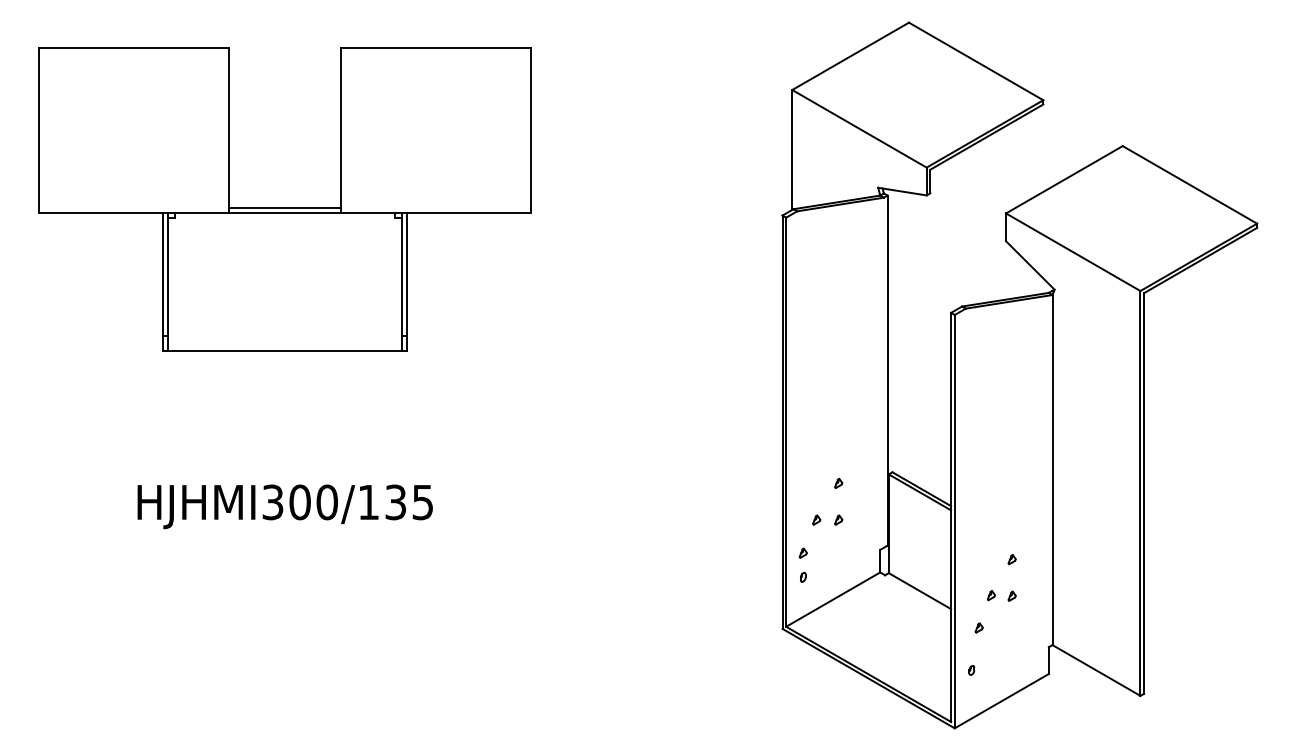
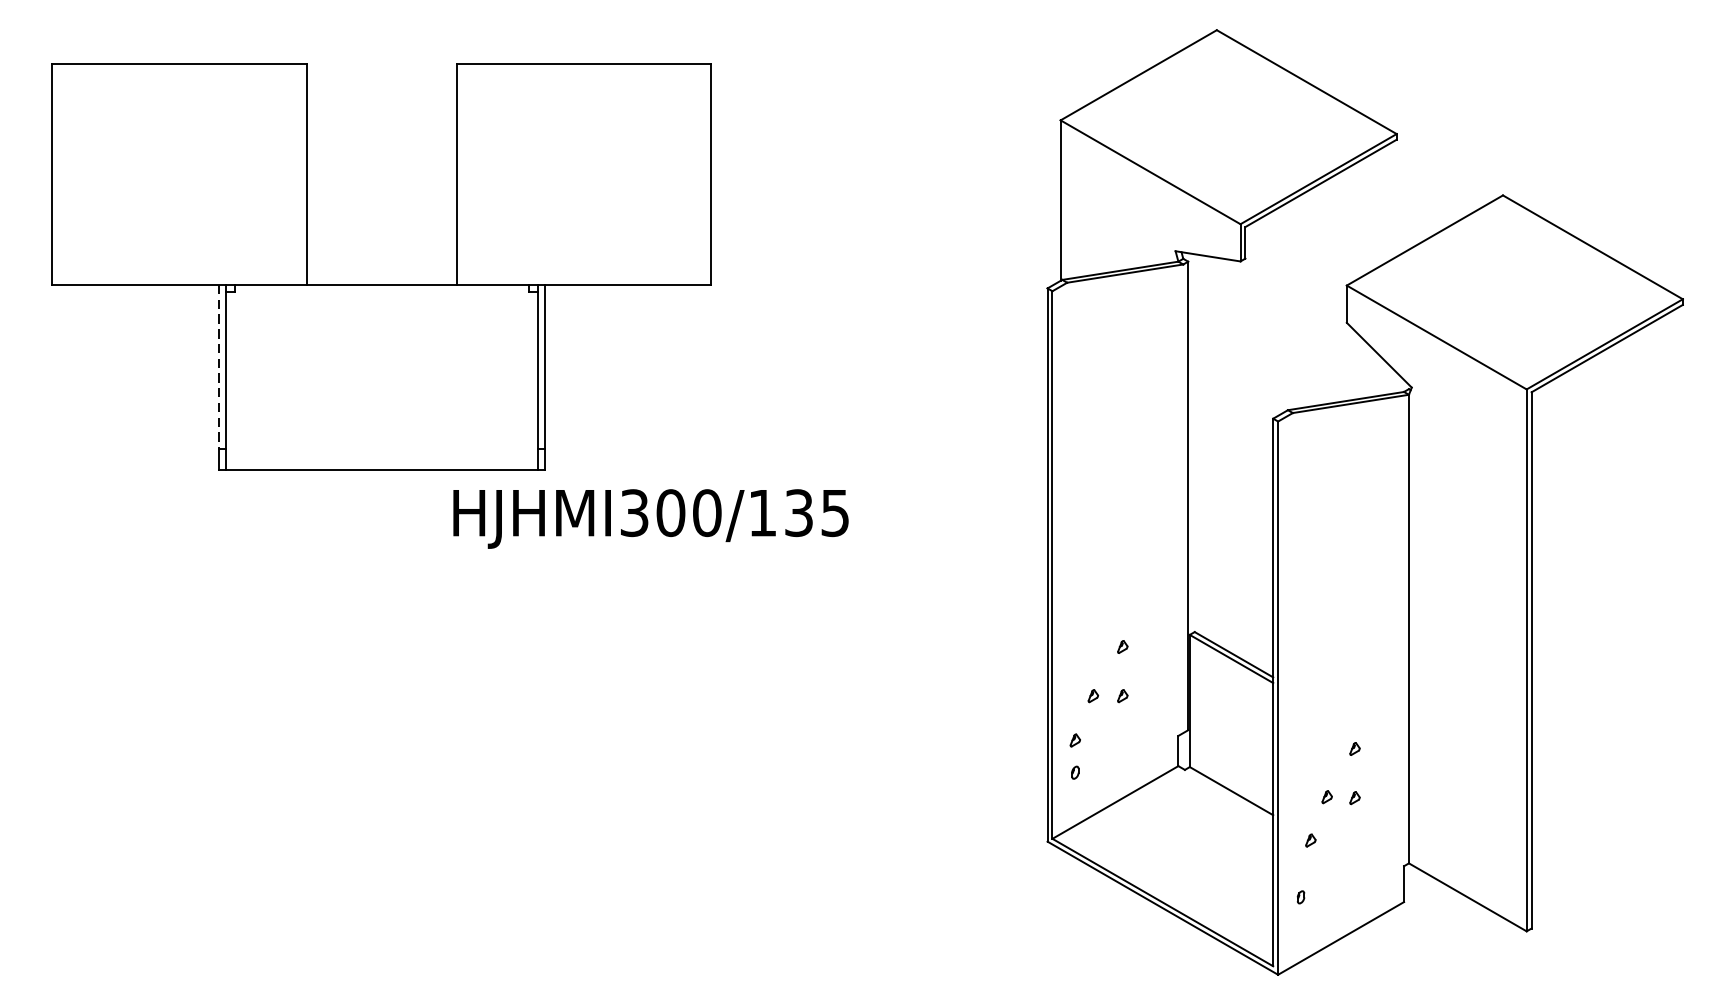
line: (284, 207) -> (380, 277), removed
line: (163, 274) -> (218, 367), solid -> dashed
text: (284, 506) -> (649, 518), moved

